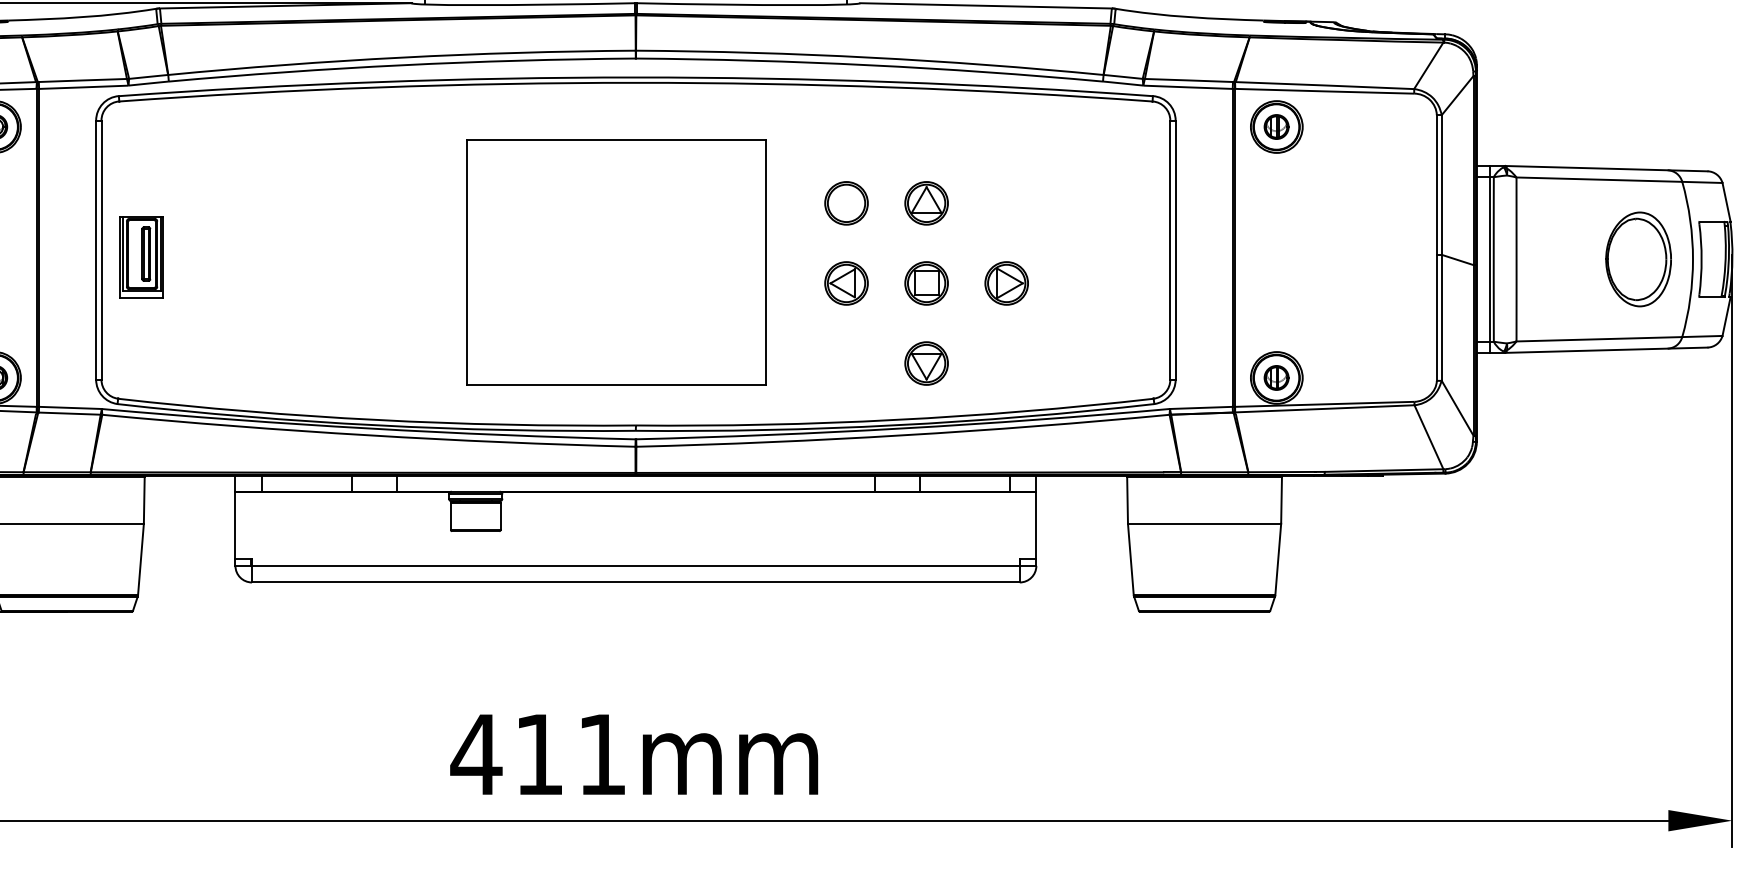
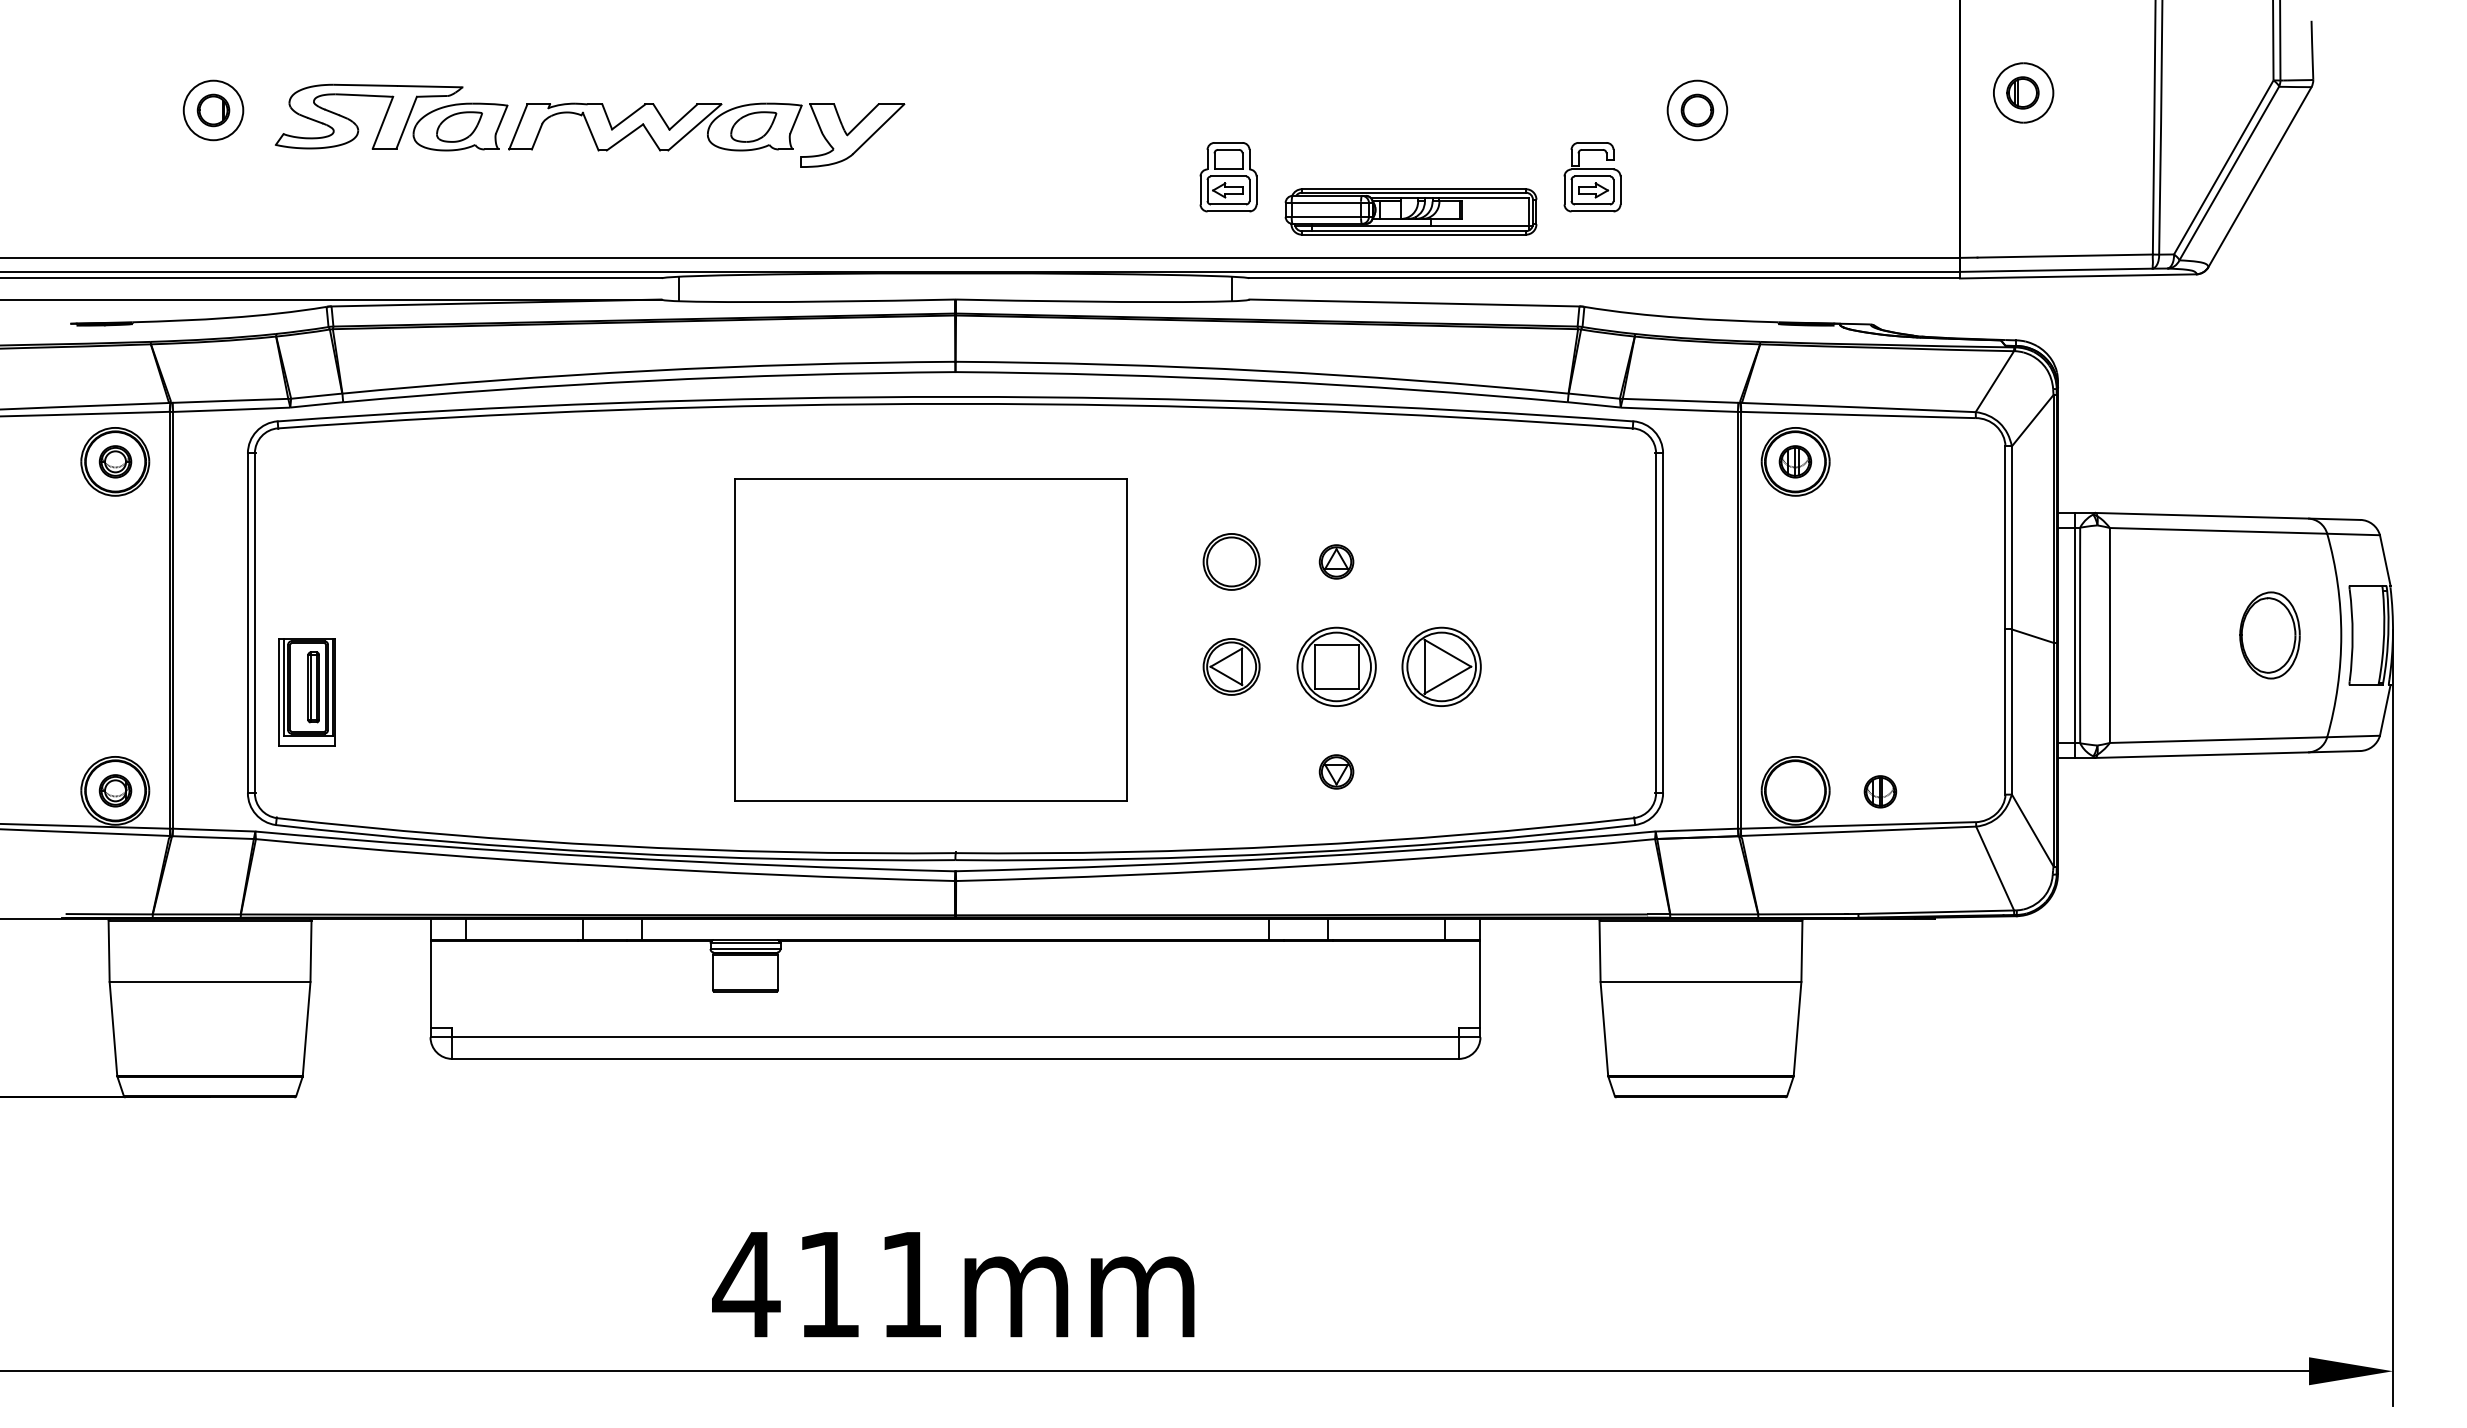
part: (926, 203) -> (1336, 561), size x0.6
part: (140, 257) -> (306, 692), moved
part: (1638, 259) -> (2269, 635), size x0.7
part: (926, 283) -> (1336, 666), size x1.4
part: (1006, 283) -> (1441, 666), size x1.4
part: (926, 363) -> (1336, 771), size x0.6
part: (1276, 377) -> (1880, 791), moved

